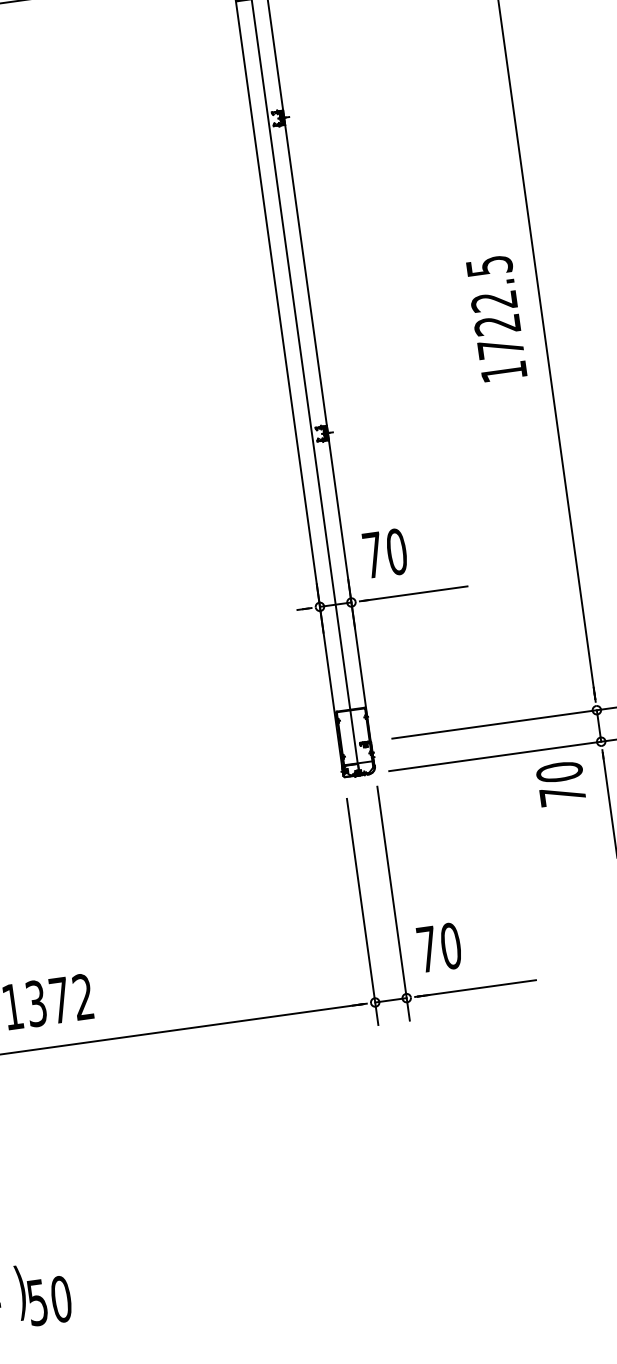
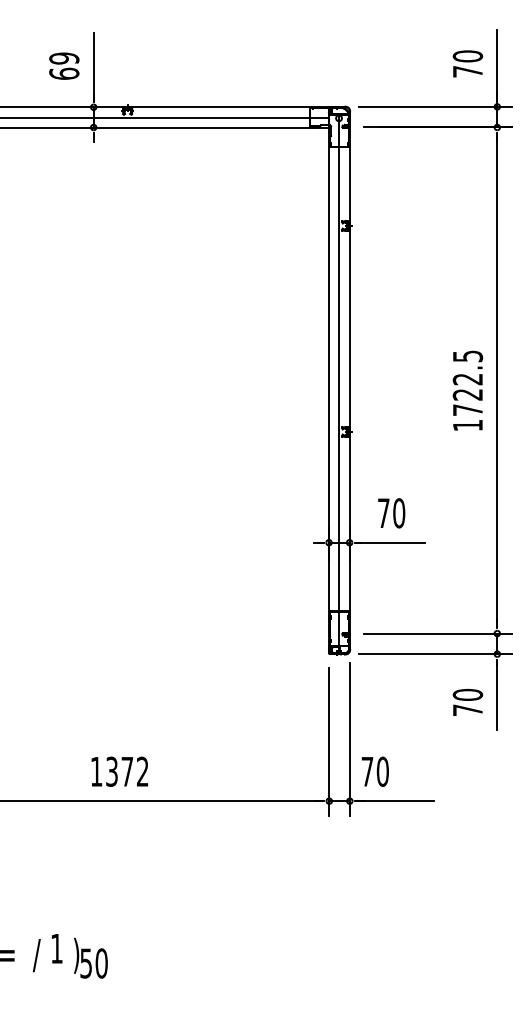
text: (495, 318) -> (467, 390), moved
text: (385, 553) -> (391, 513), moved
text: (560, 783) -> (467, 702), moved

